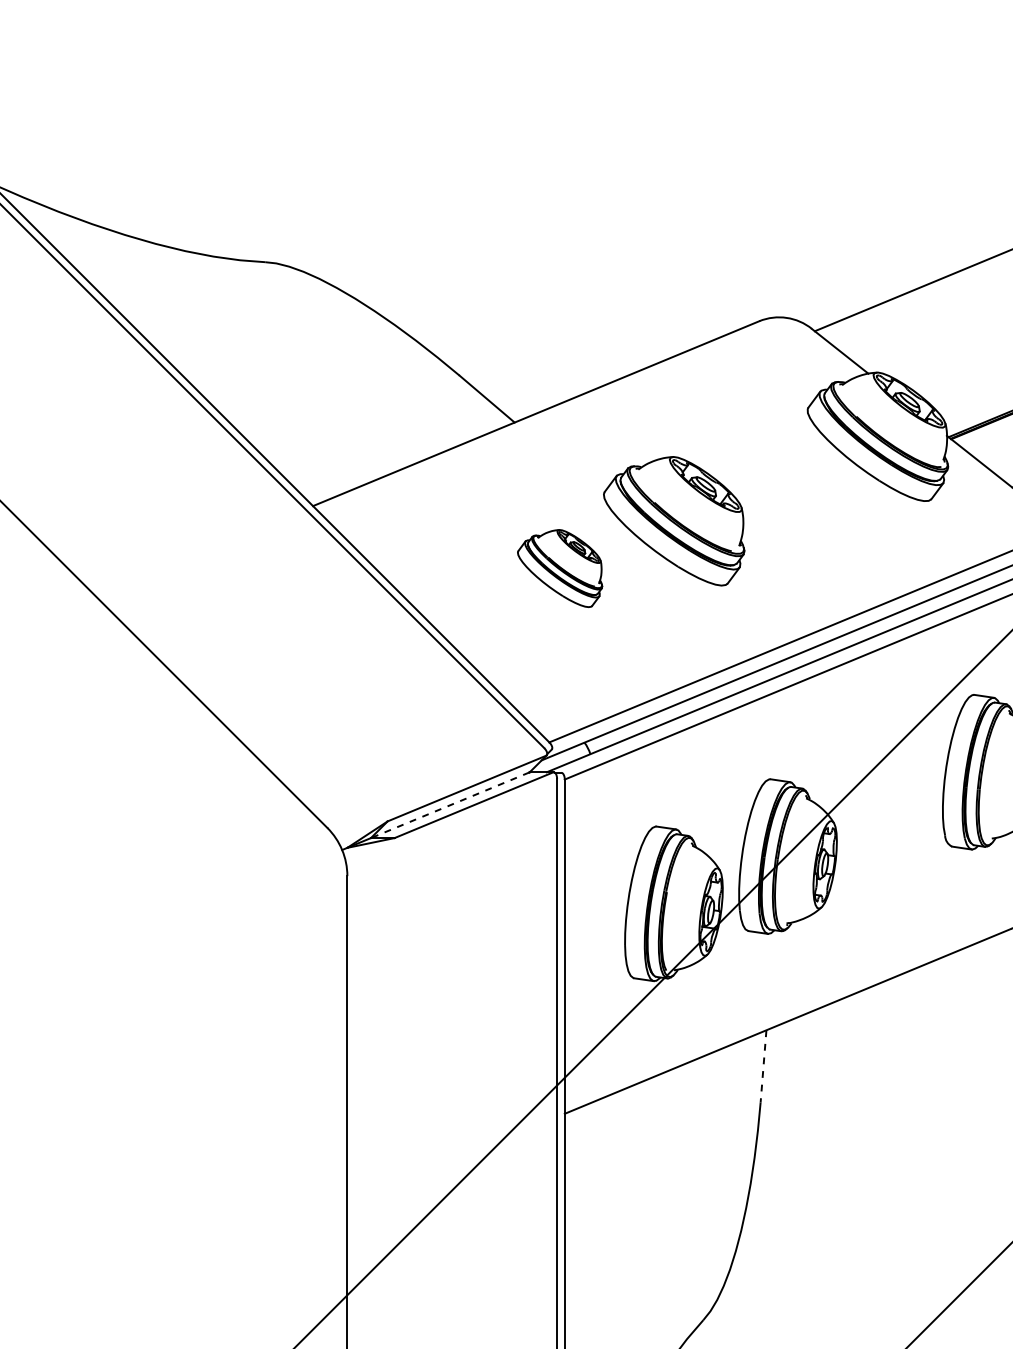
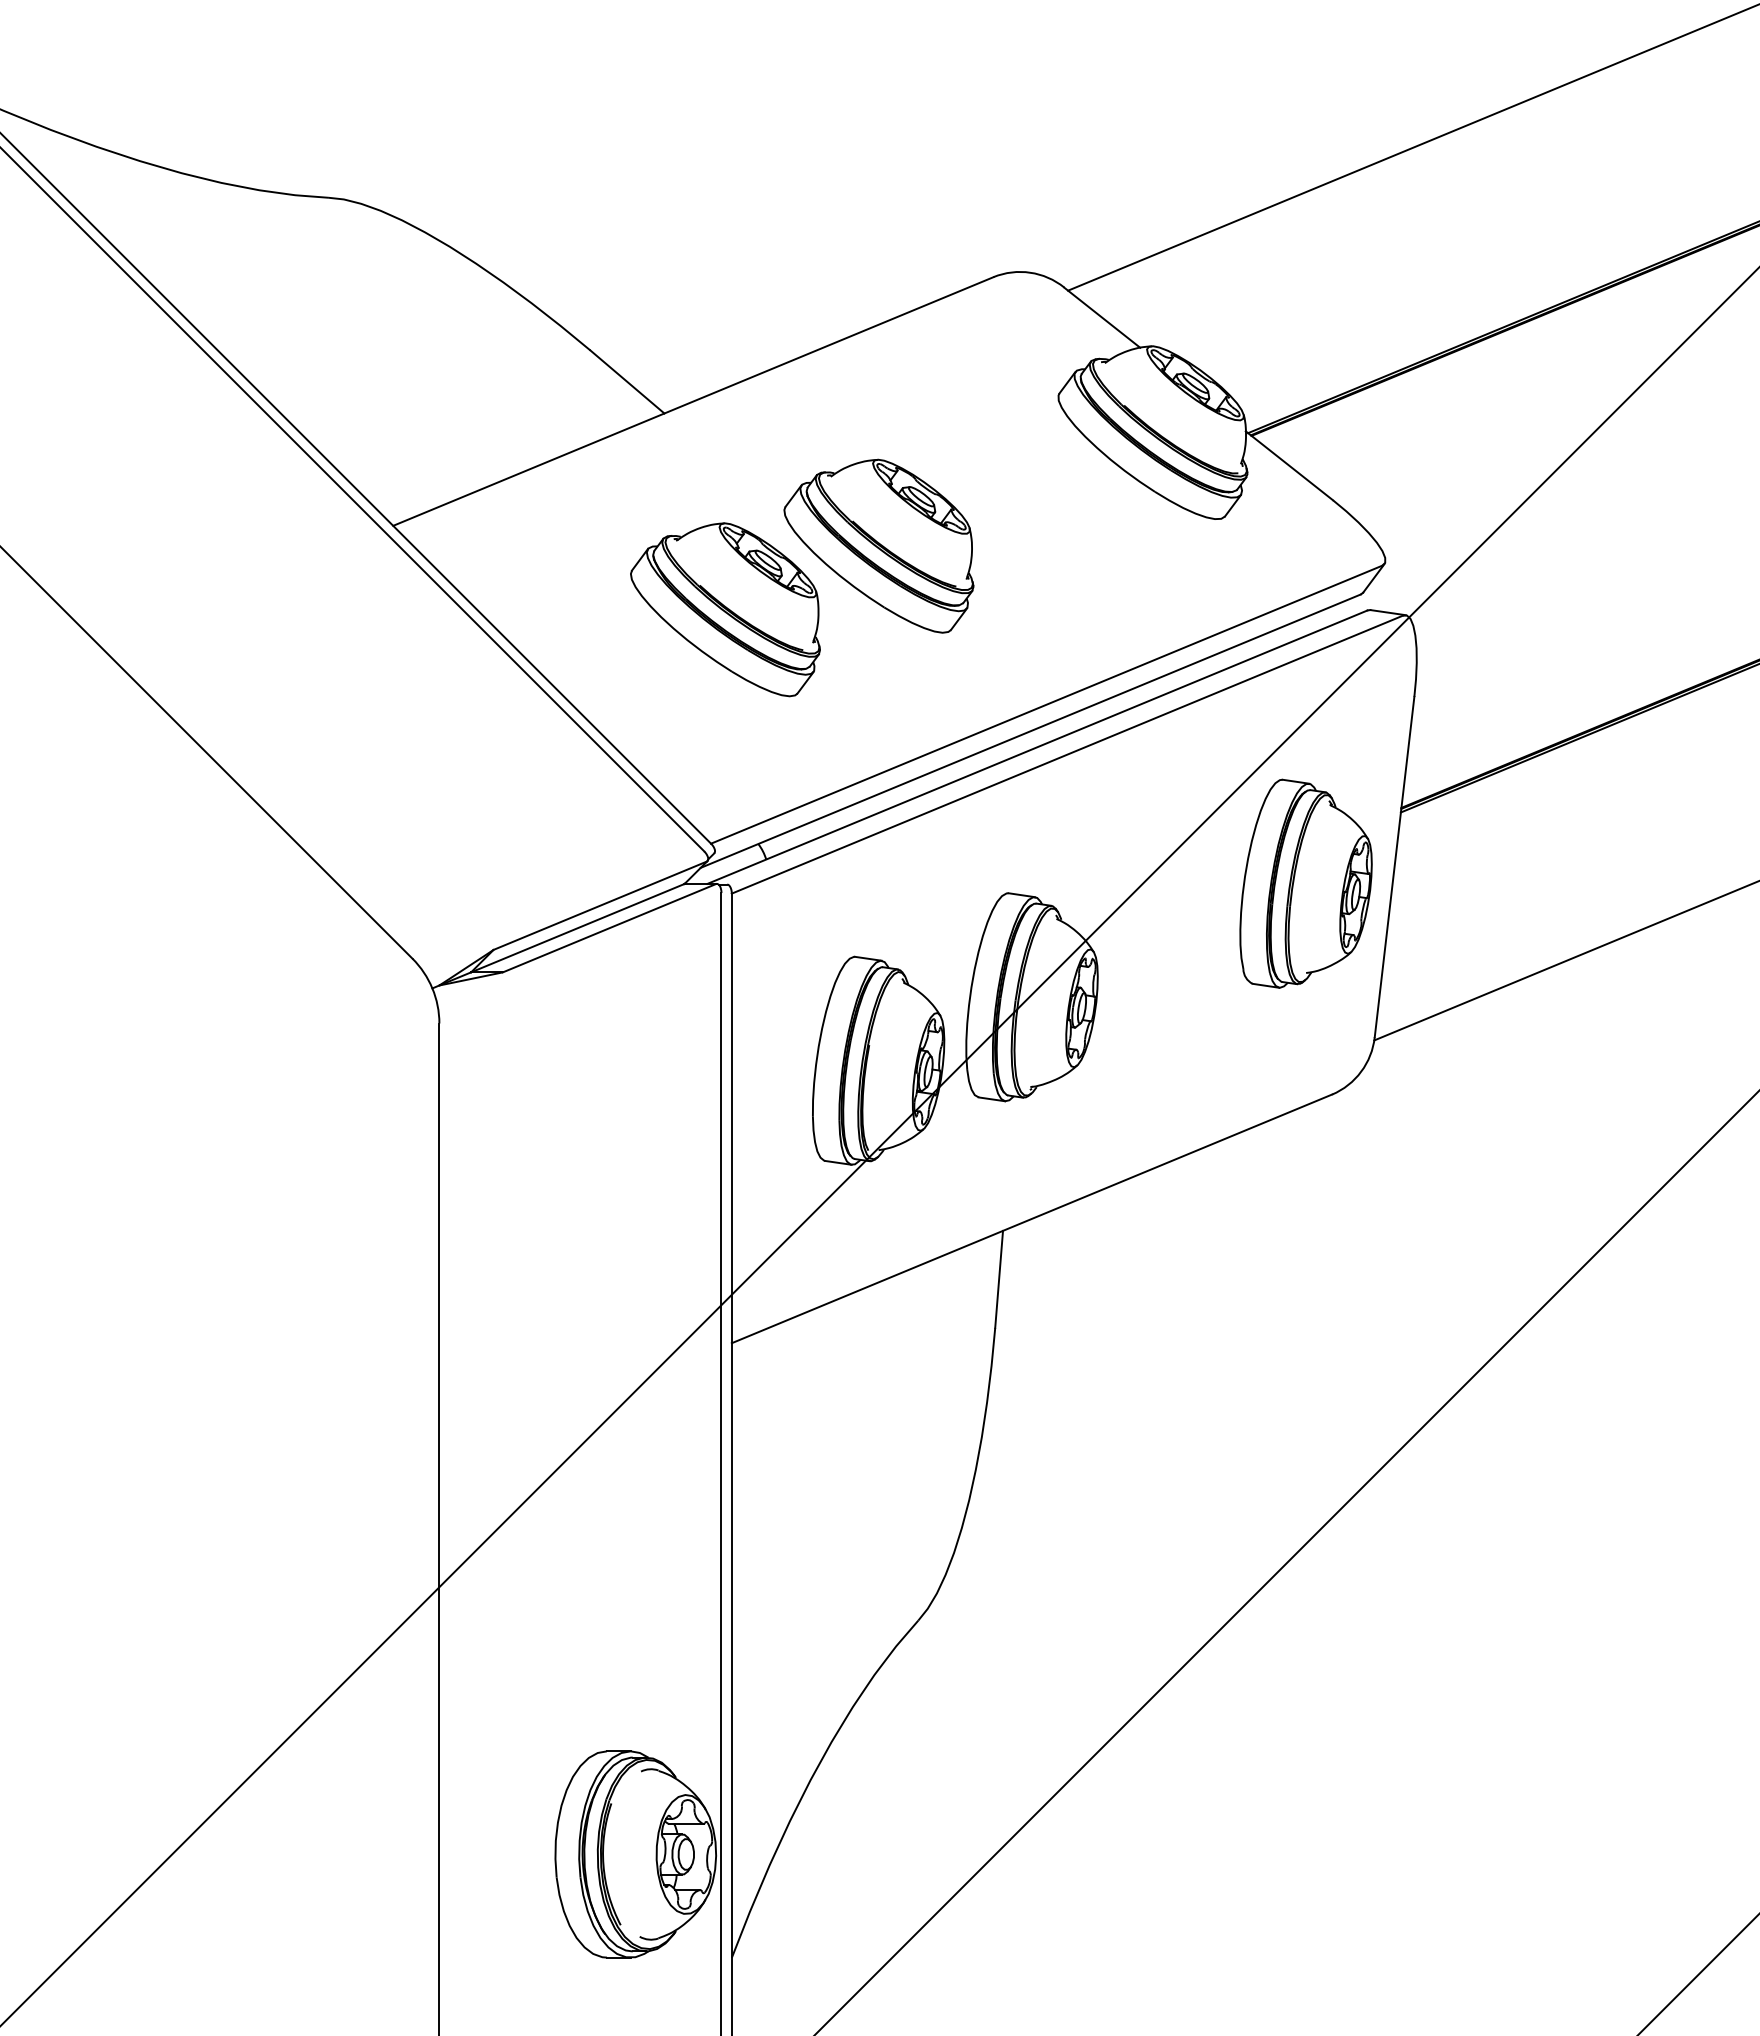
part: (560, 568) -> (725, 609), size x1.67
line: (450, 805) -> (577, 928), dashed -> solid
line: (763, 1066) -> (999, 1279), dashed -> solid

